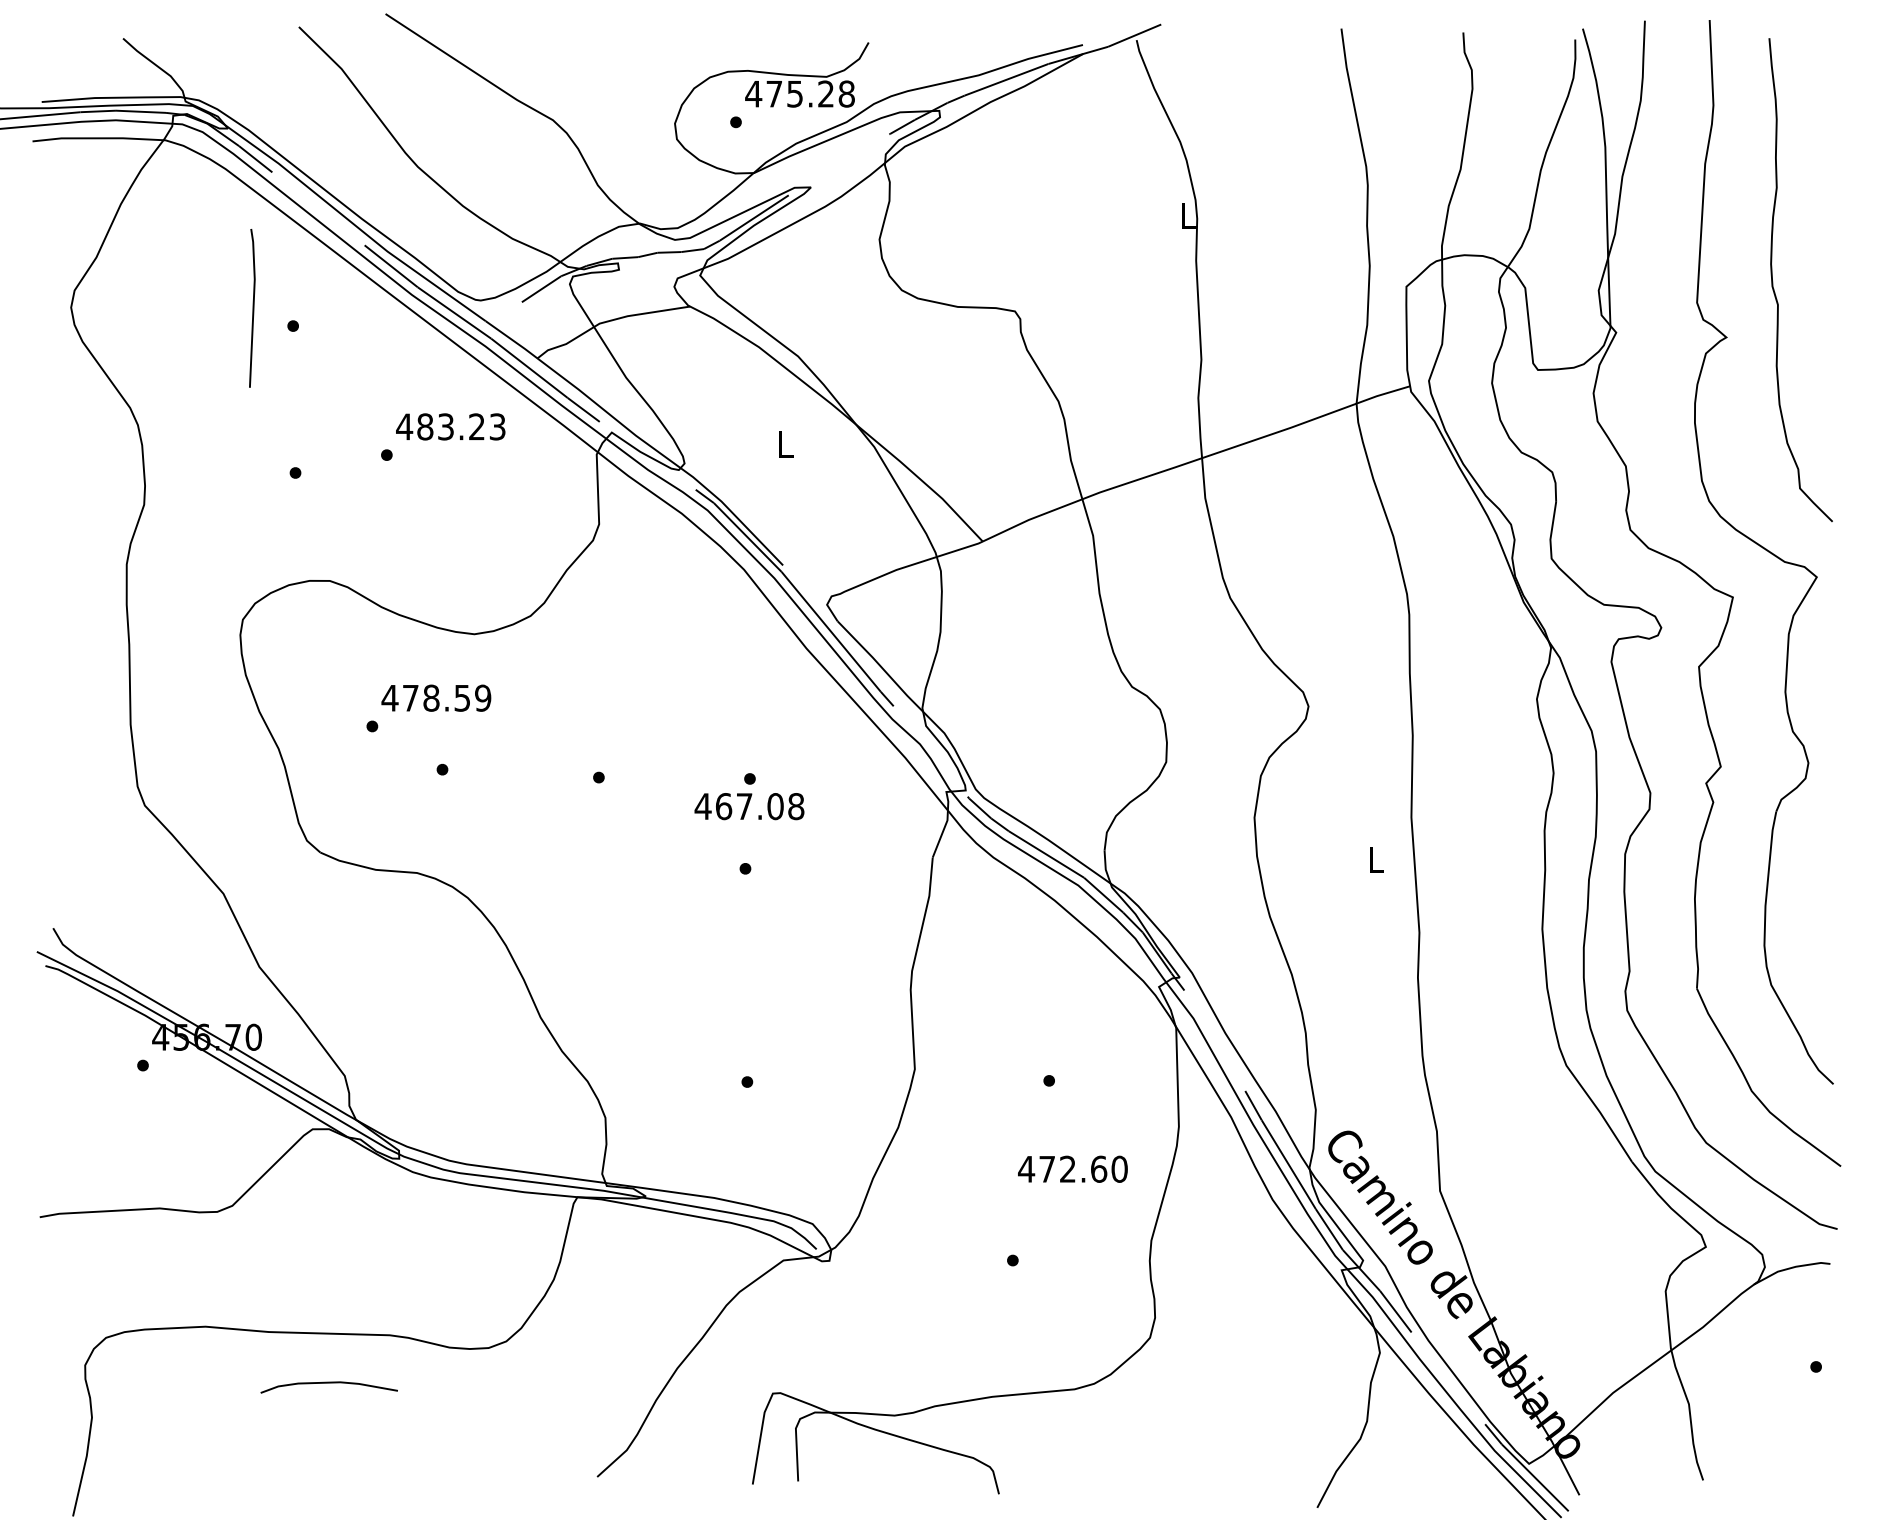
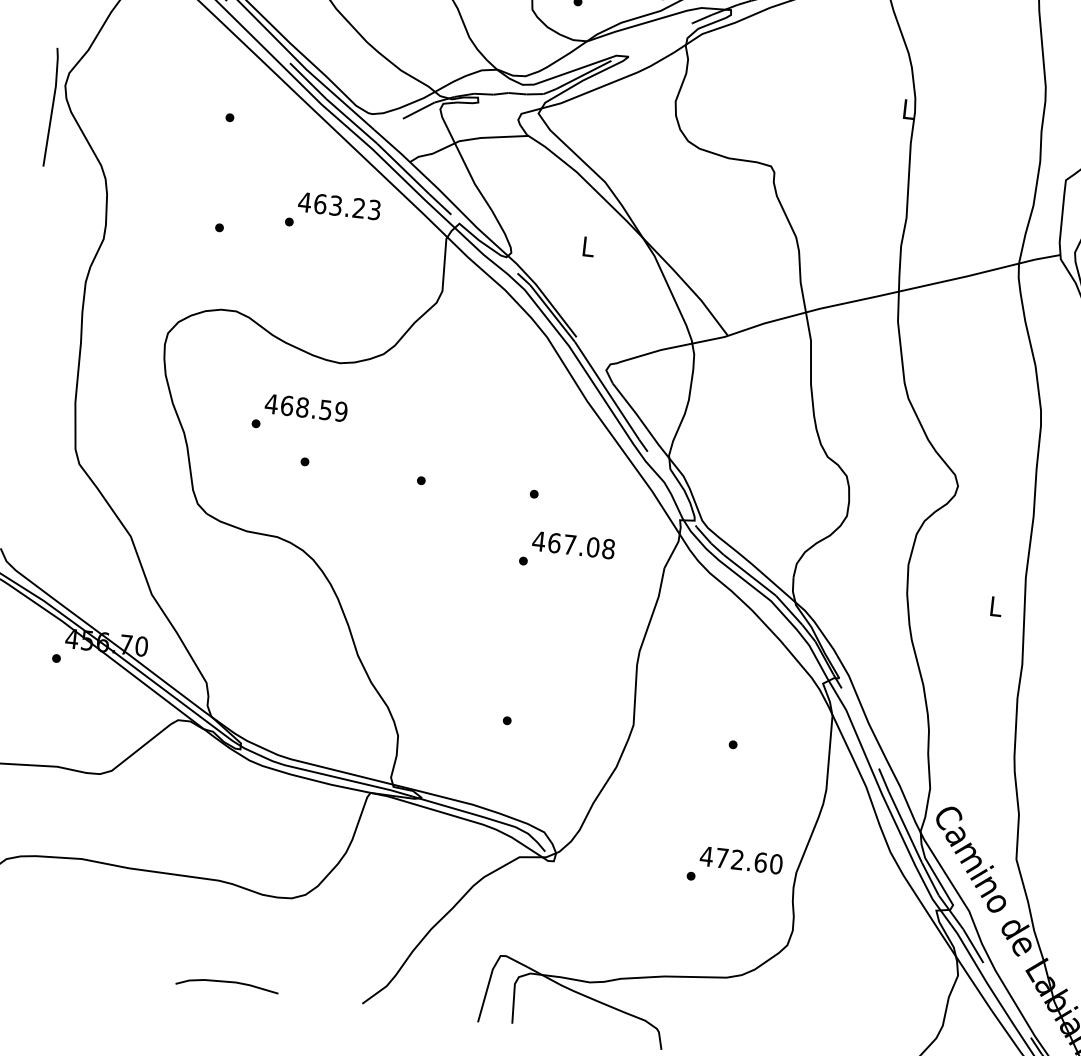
line: (252, 308) -> (51, 107), moved
text: (425, 426) -> (320, 203), 483.23 -> 463.23
text: (410, 697) -> (287, 405), 478.59 -> 468.59
text: (749, 806) -> (573, 545), moved
text: (1072, 1168) -> (741, 859), moved
curve: (328, 1383) -> (227, 982), moved

